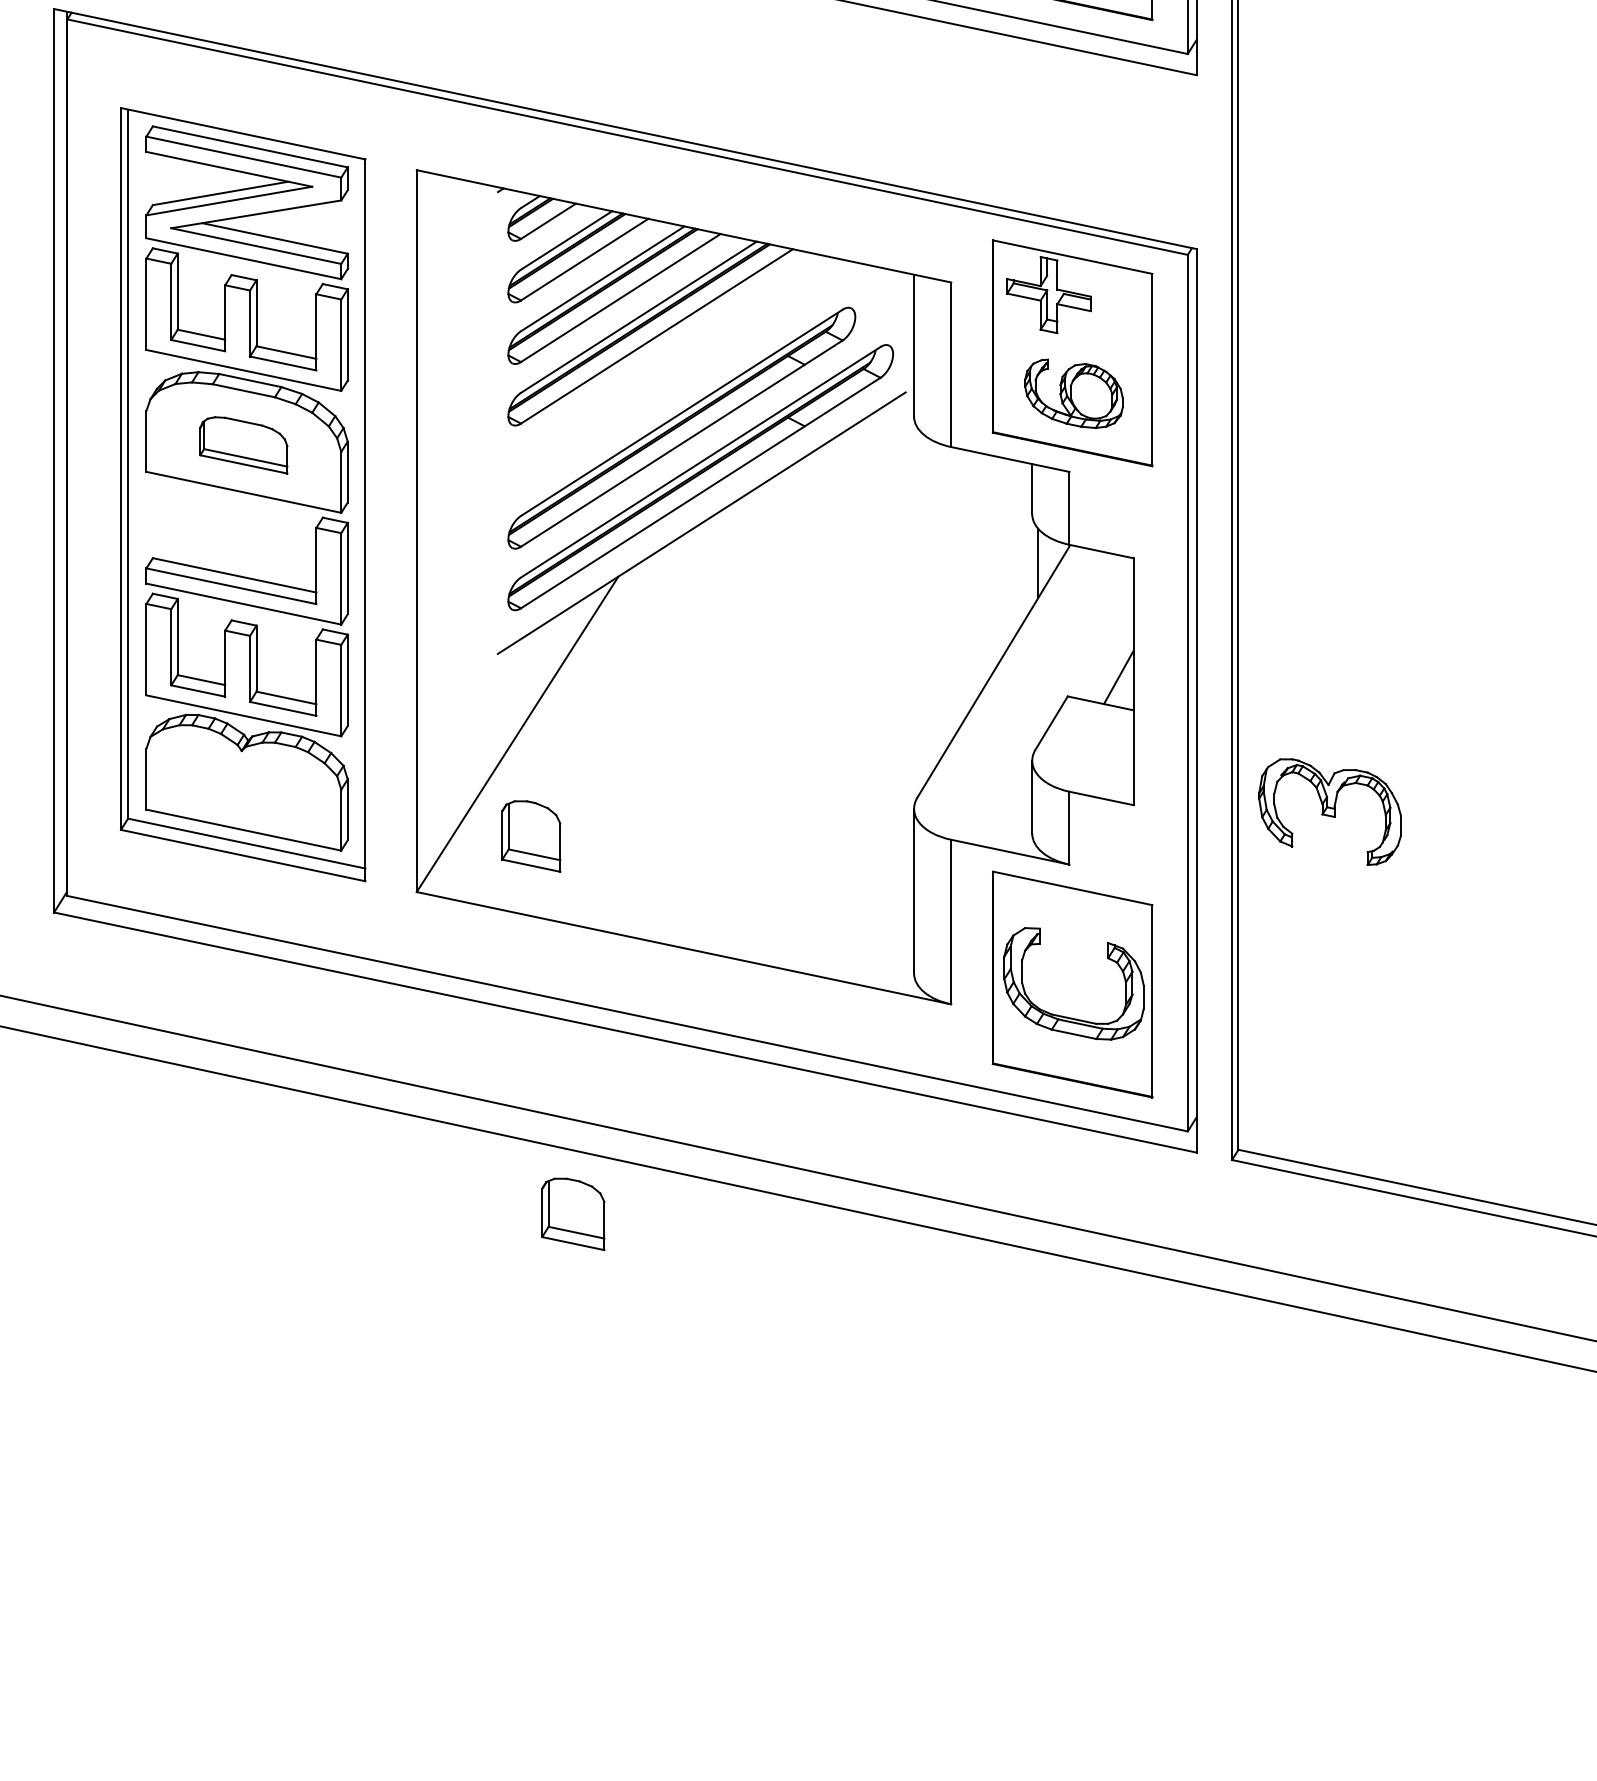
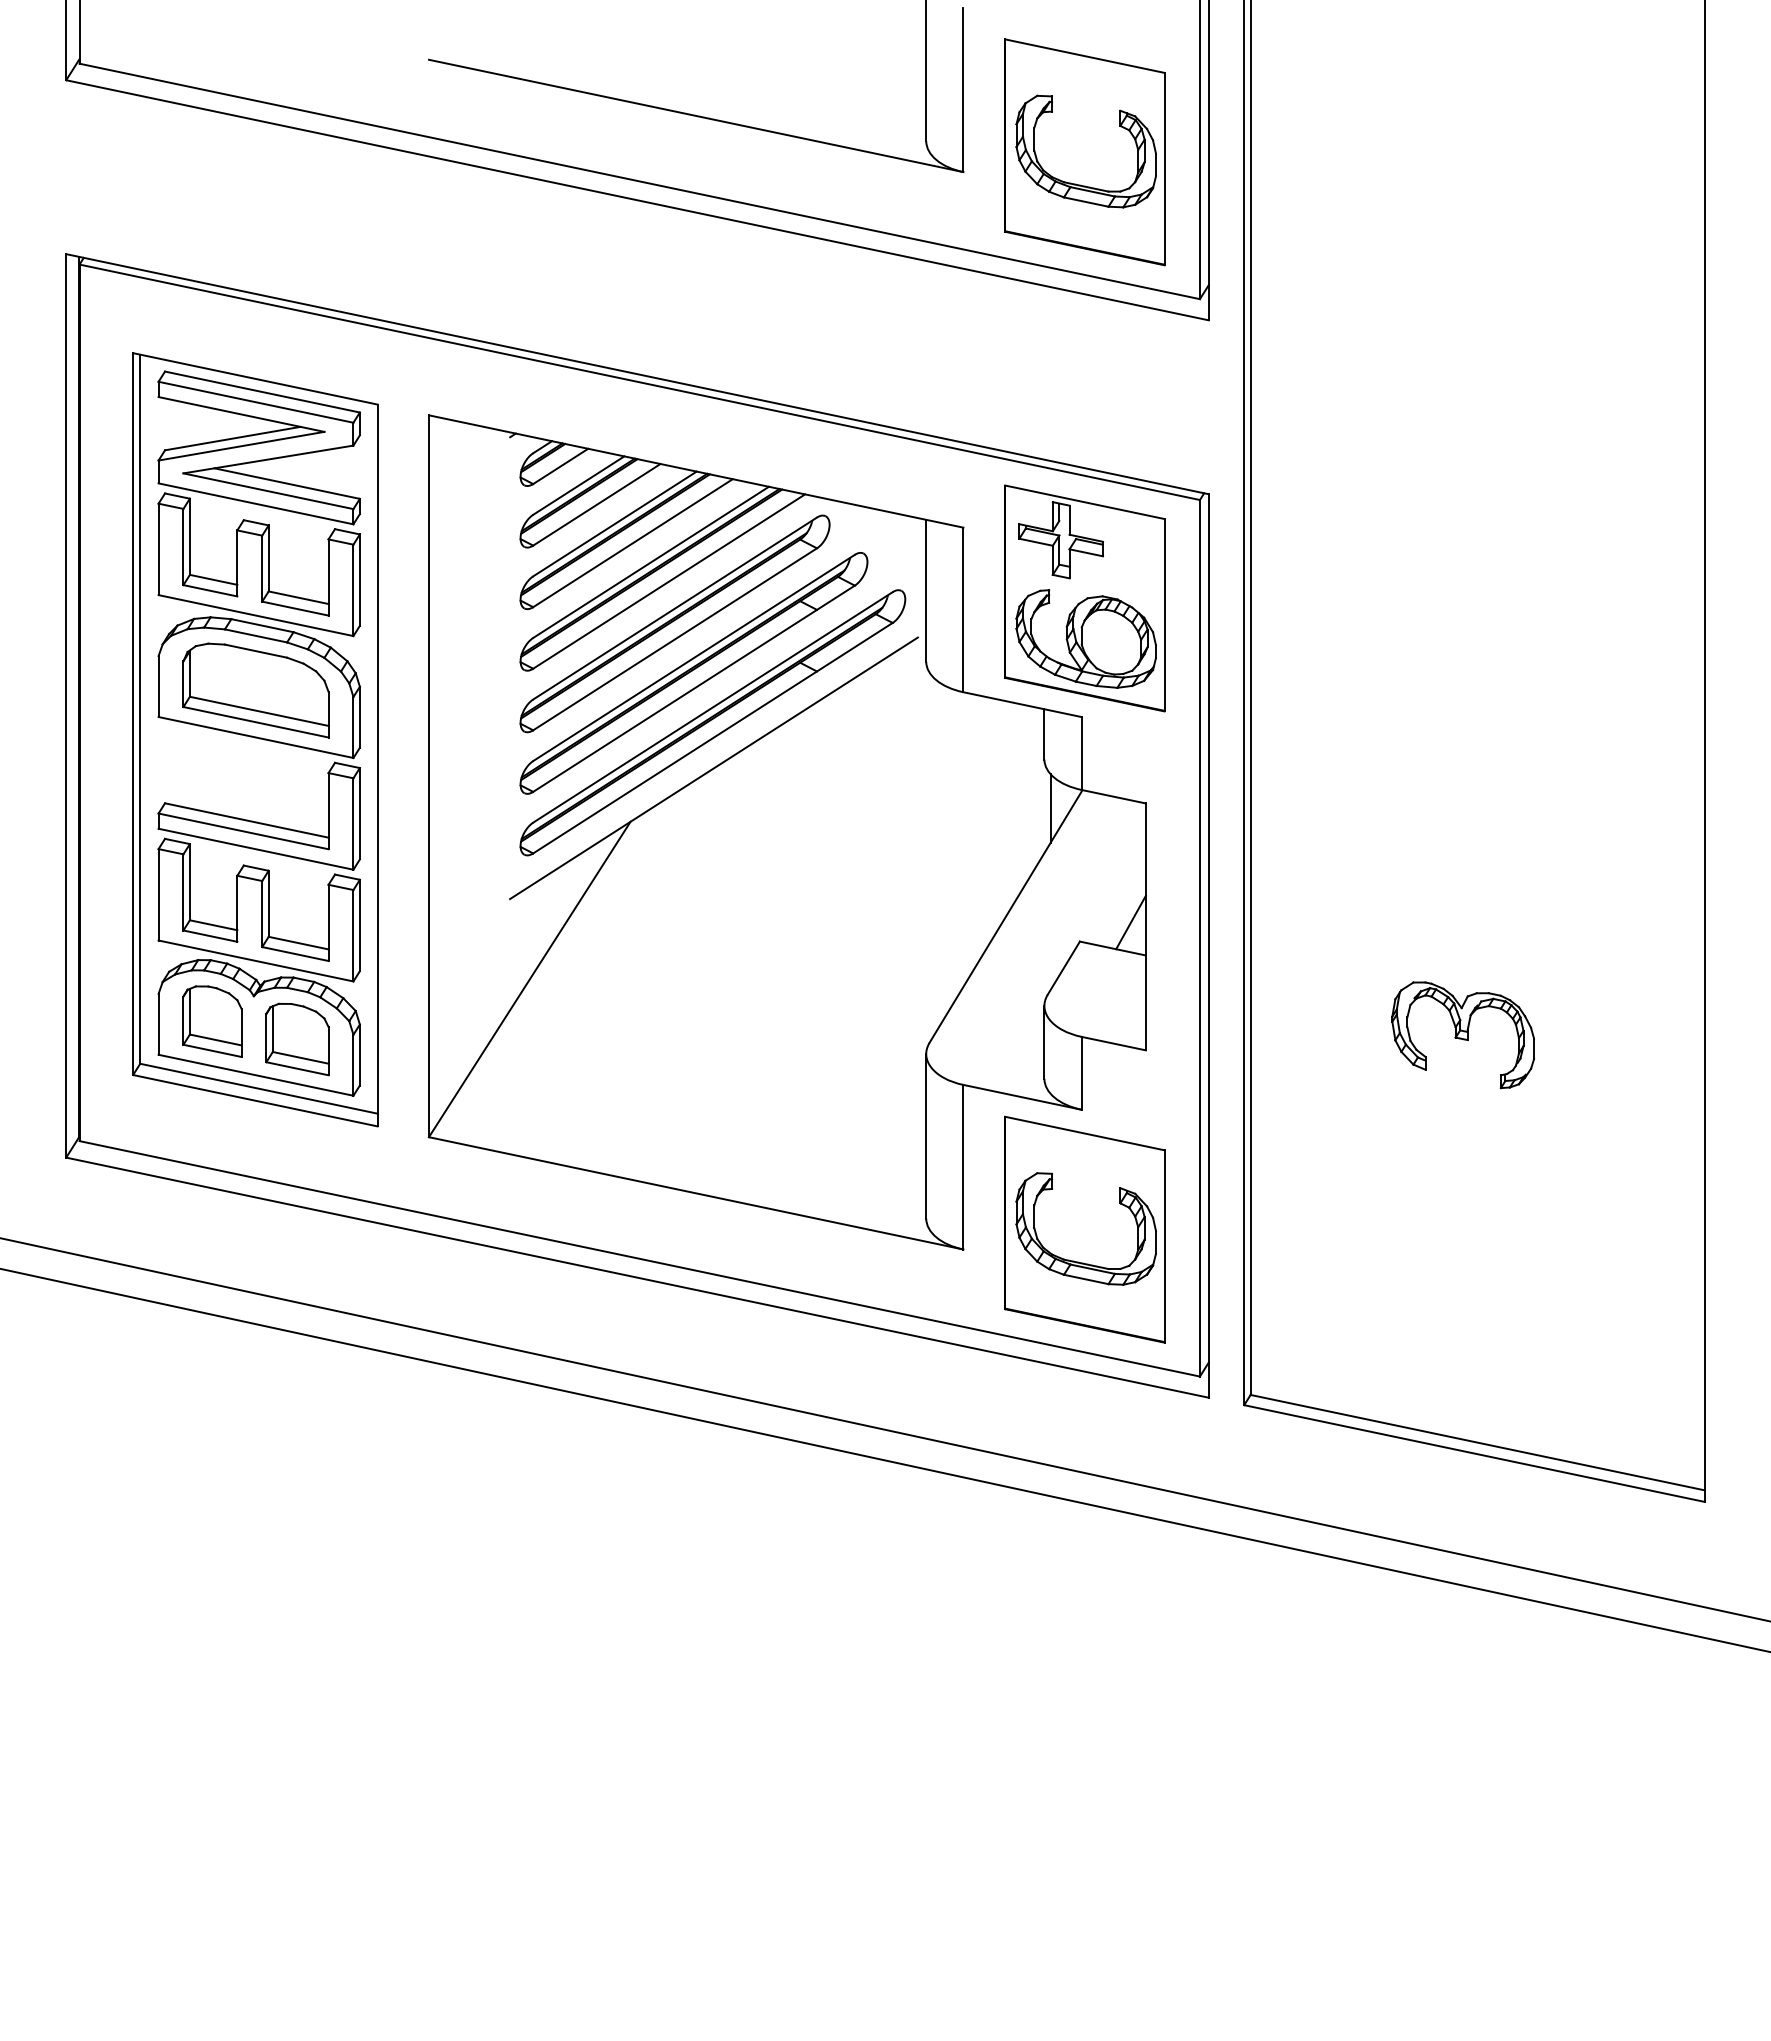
part: (662, 378) -> (674, 623), added
part: (1073, 393) -> (1085, 638), size x1.43
part: (243, 445) -> (255, 690), size x1.67
part: (1329, 812) -> (1462, 1035), moved
part: (531, 836) -> (212, 1021), moved
part: (573, 1214) -> (297, 1039), moved

